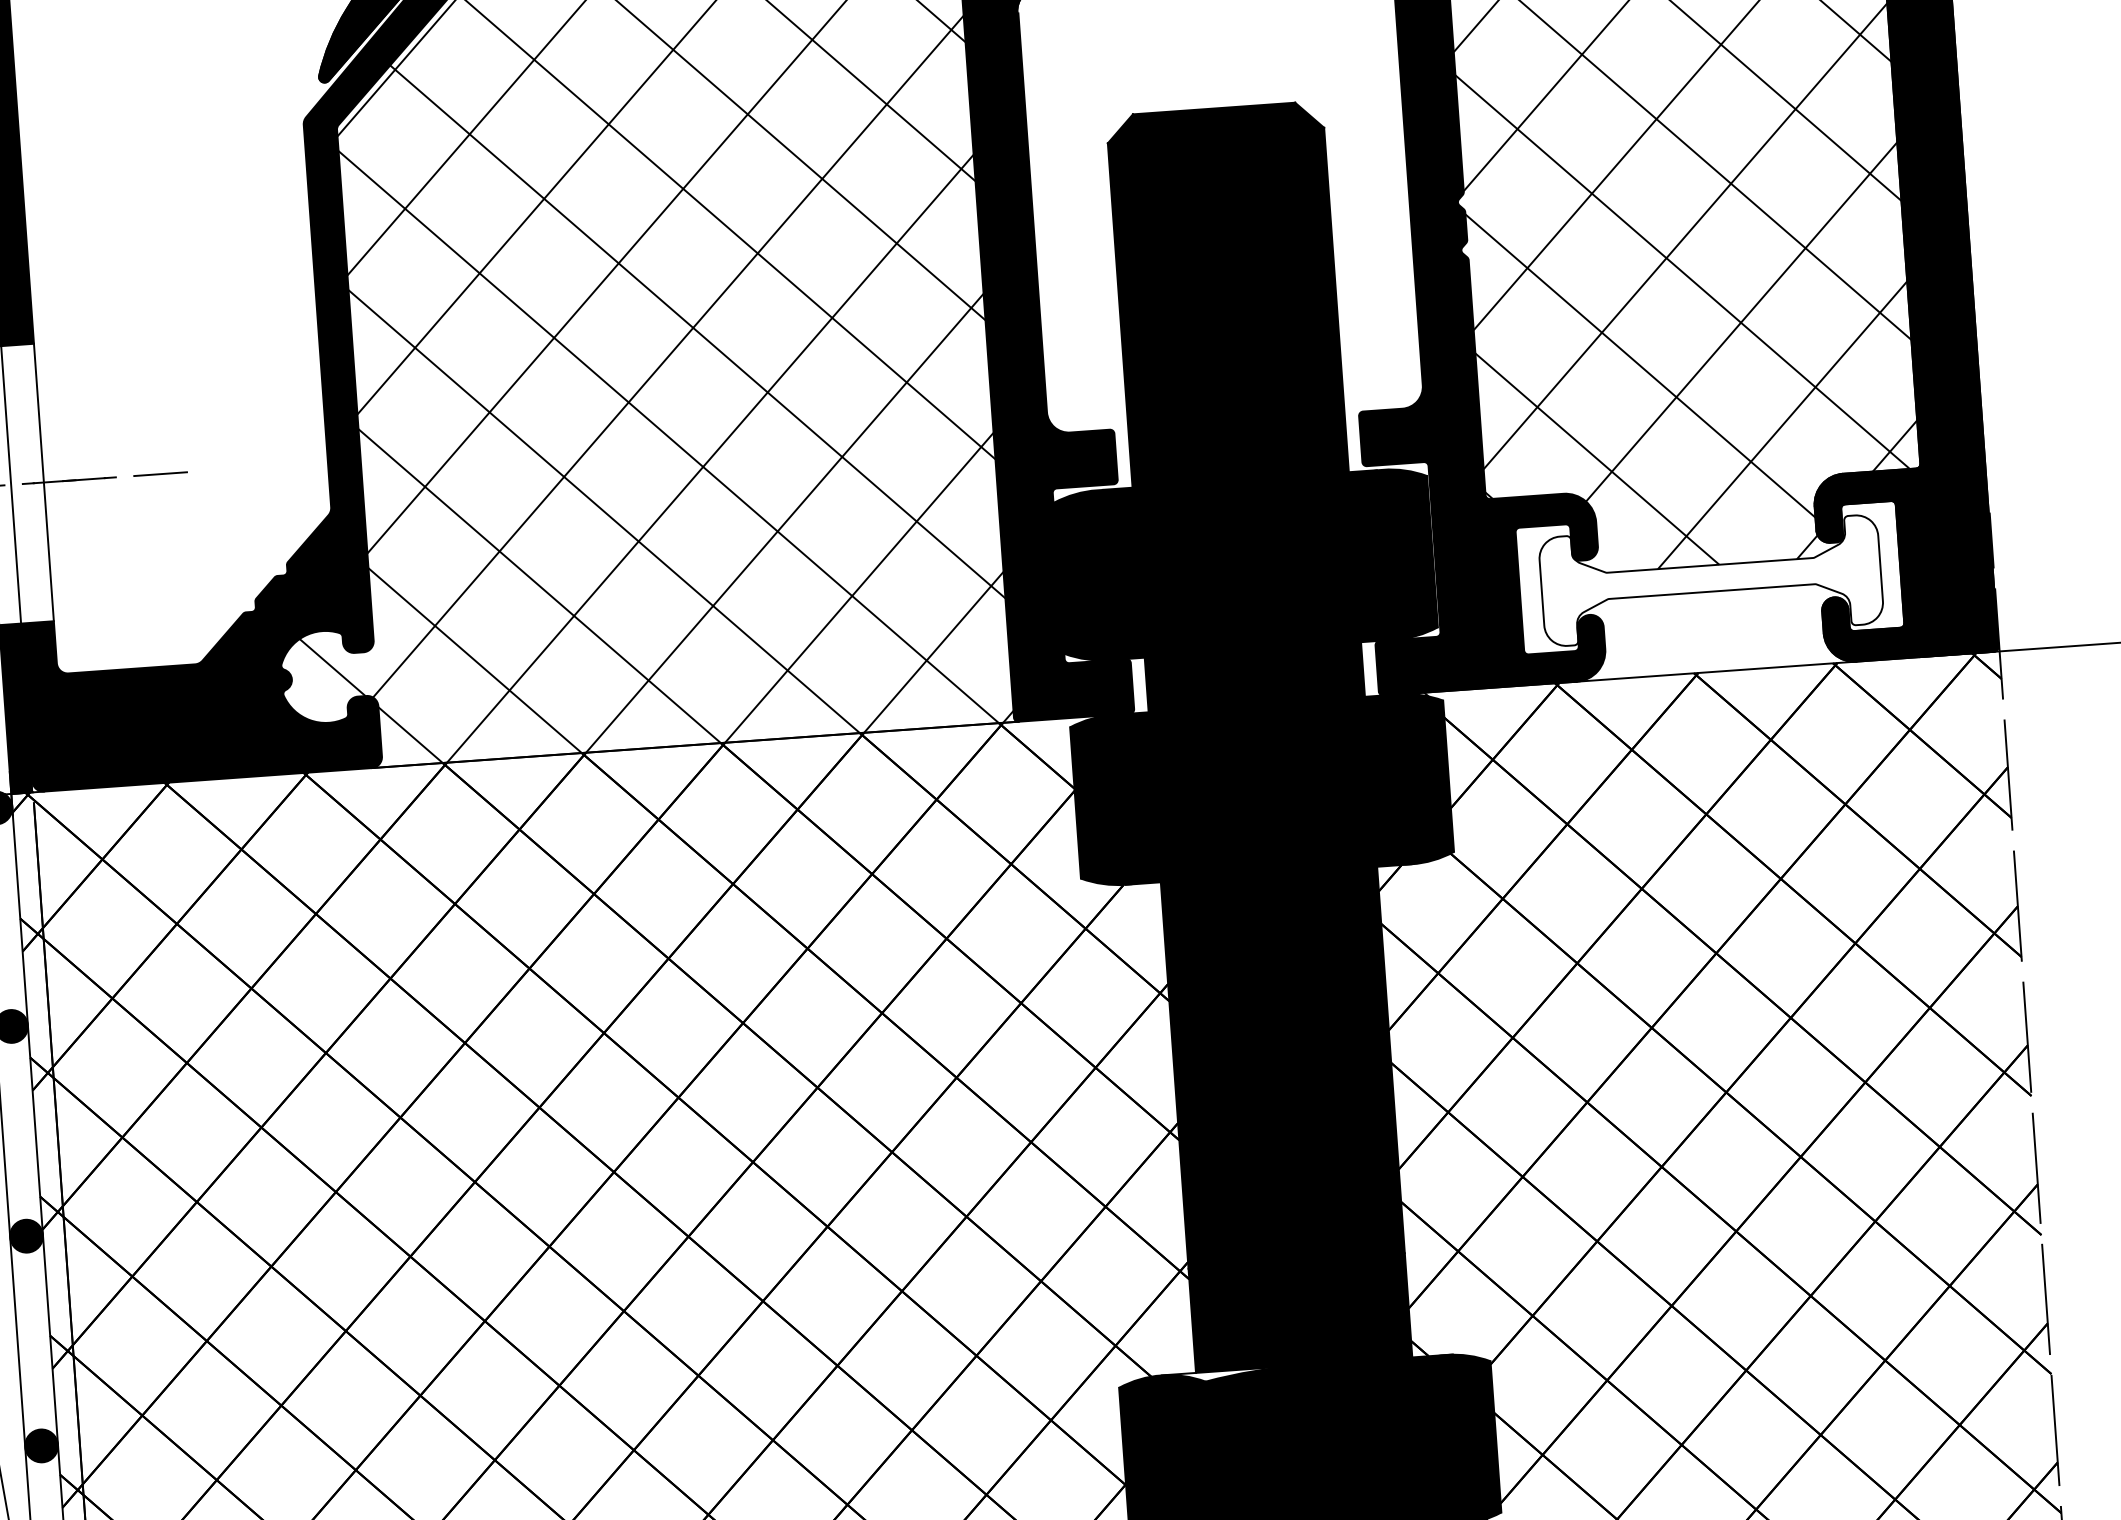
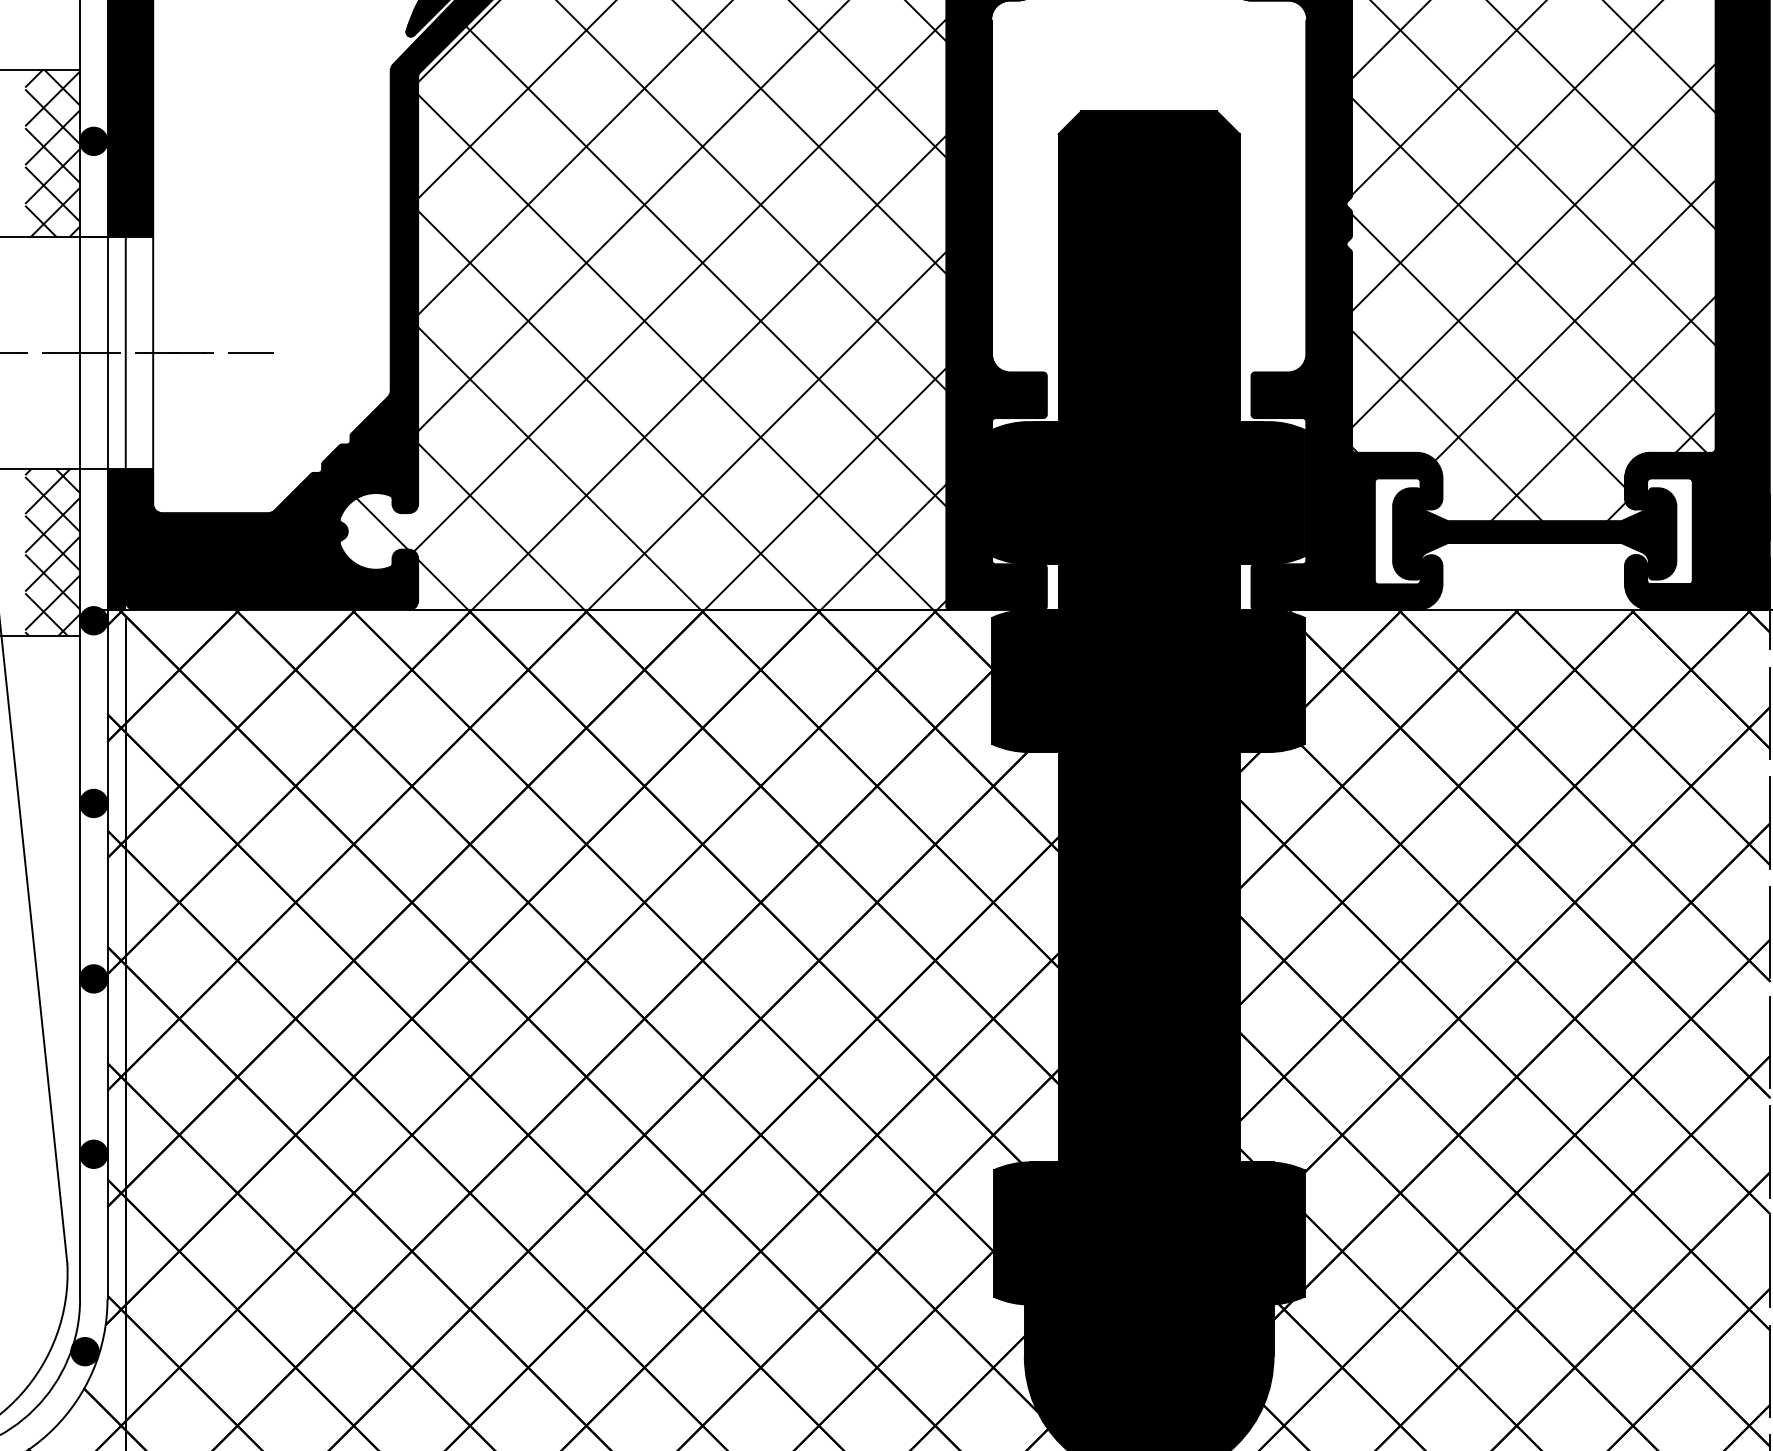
fill: (1710, 580) -> (1534, 533), added
fill: (1233, 1375) -> (1089, 1166), added

